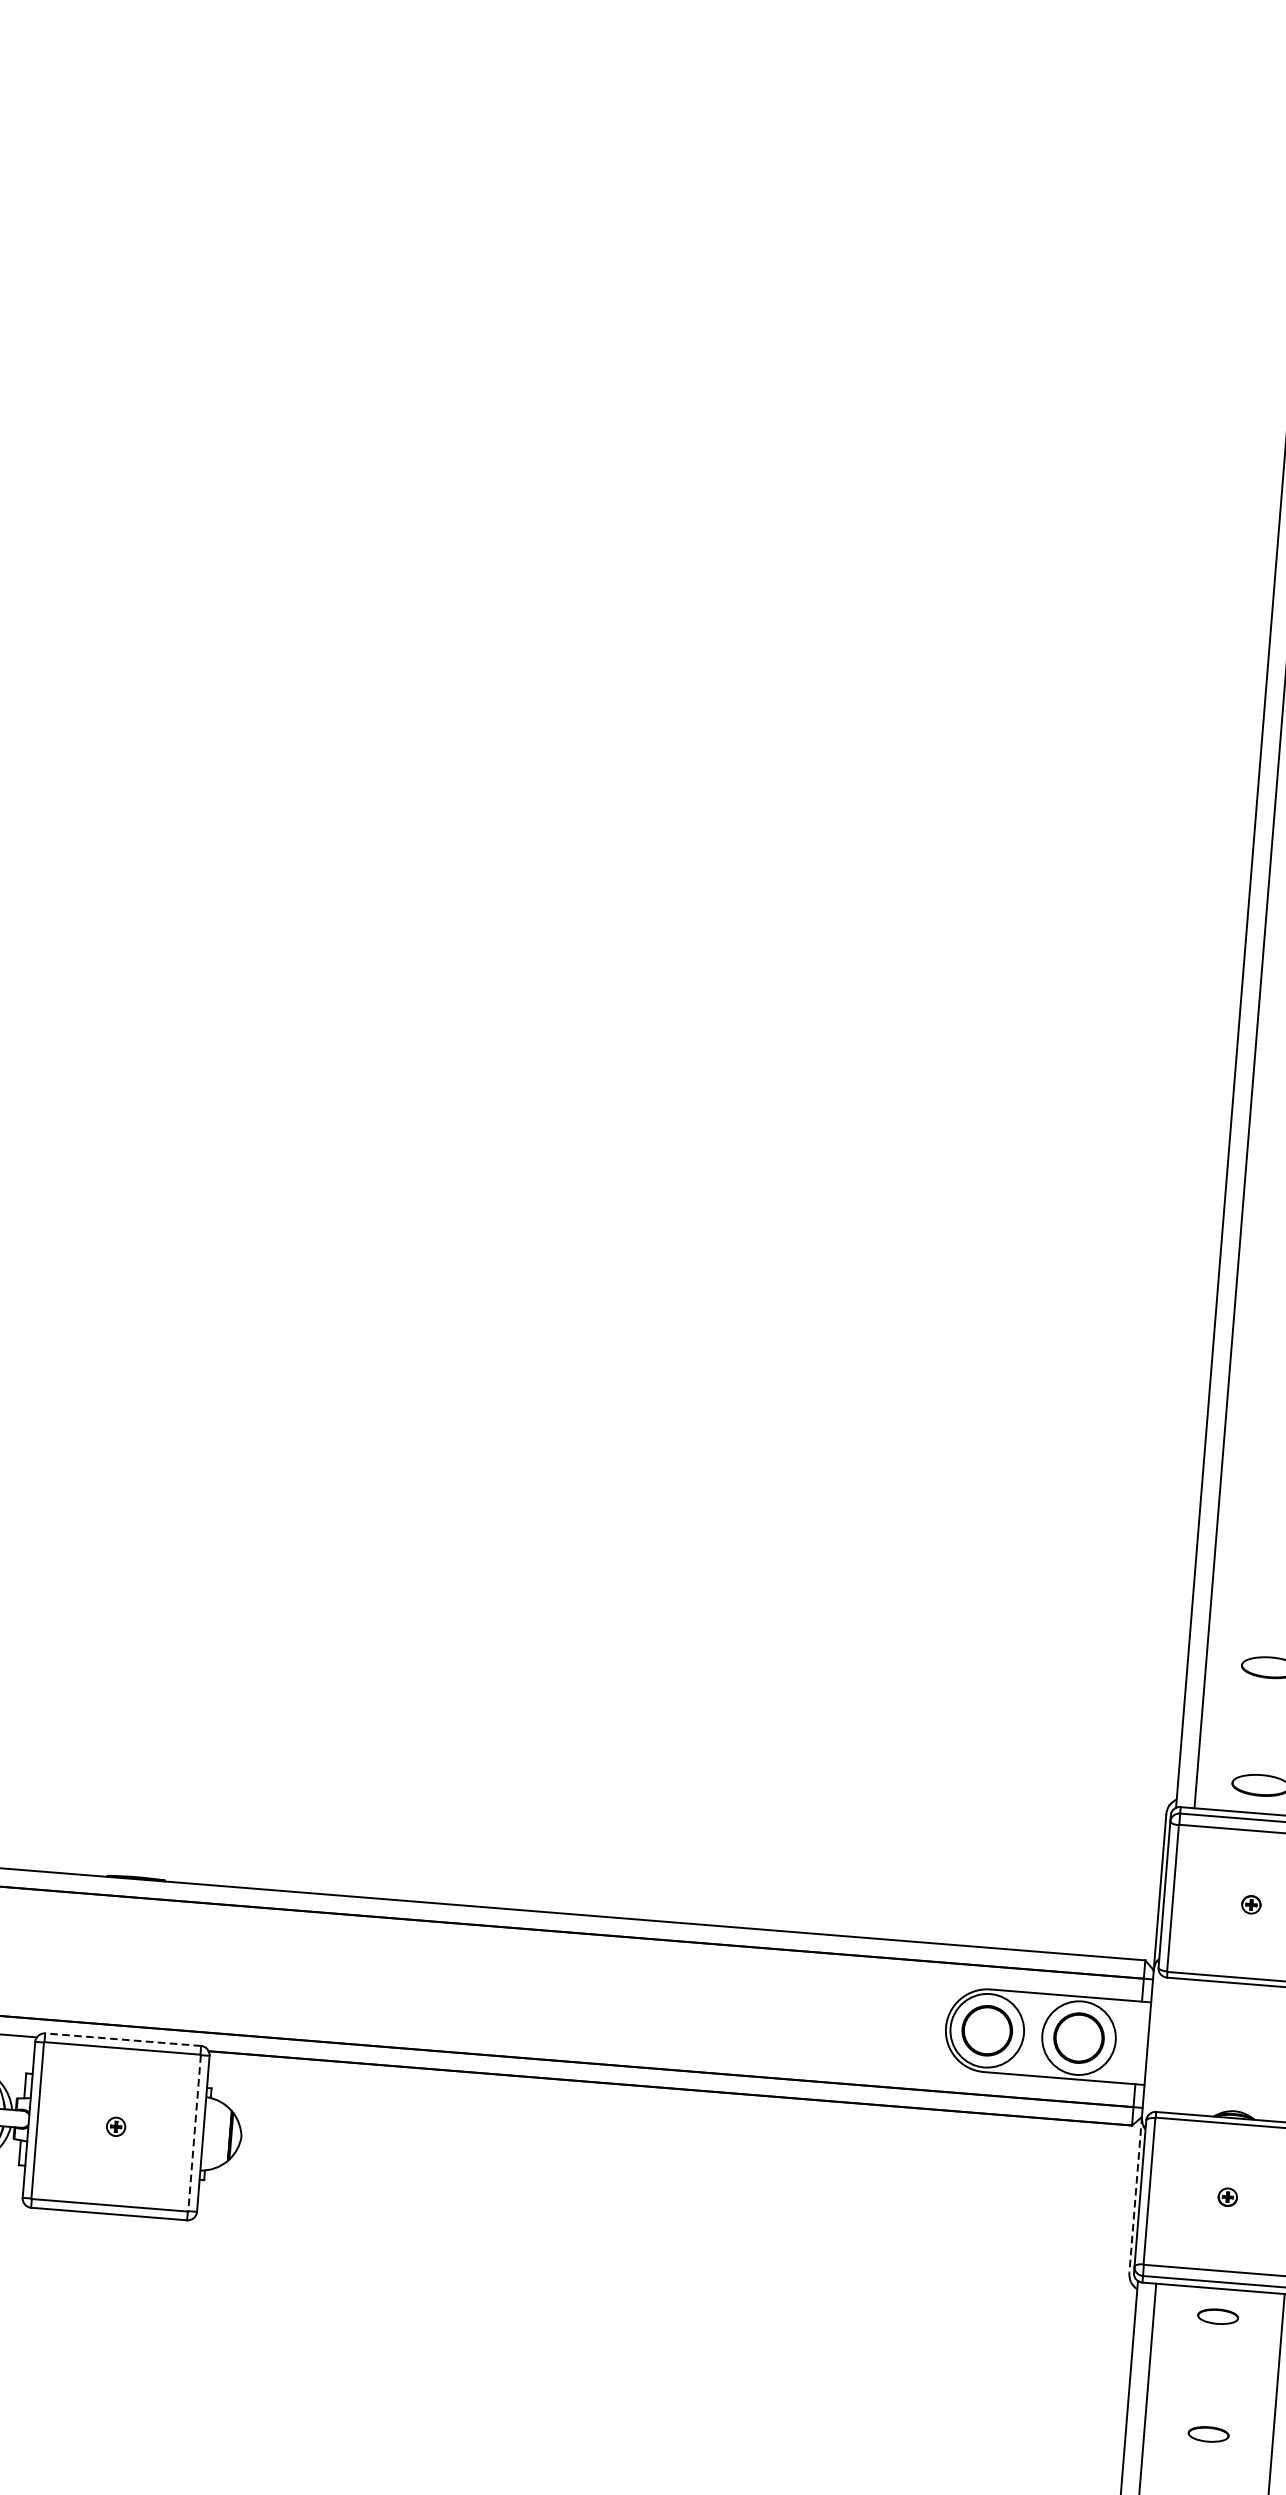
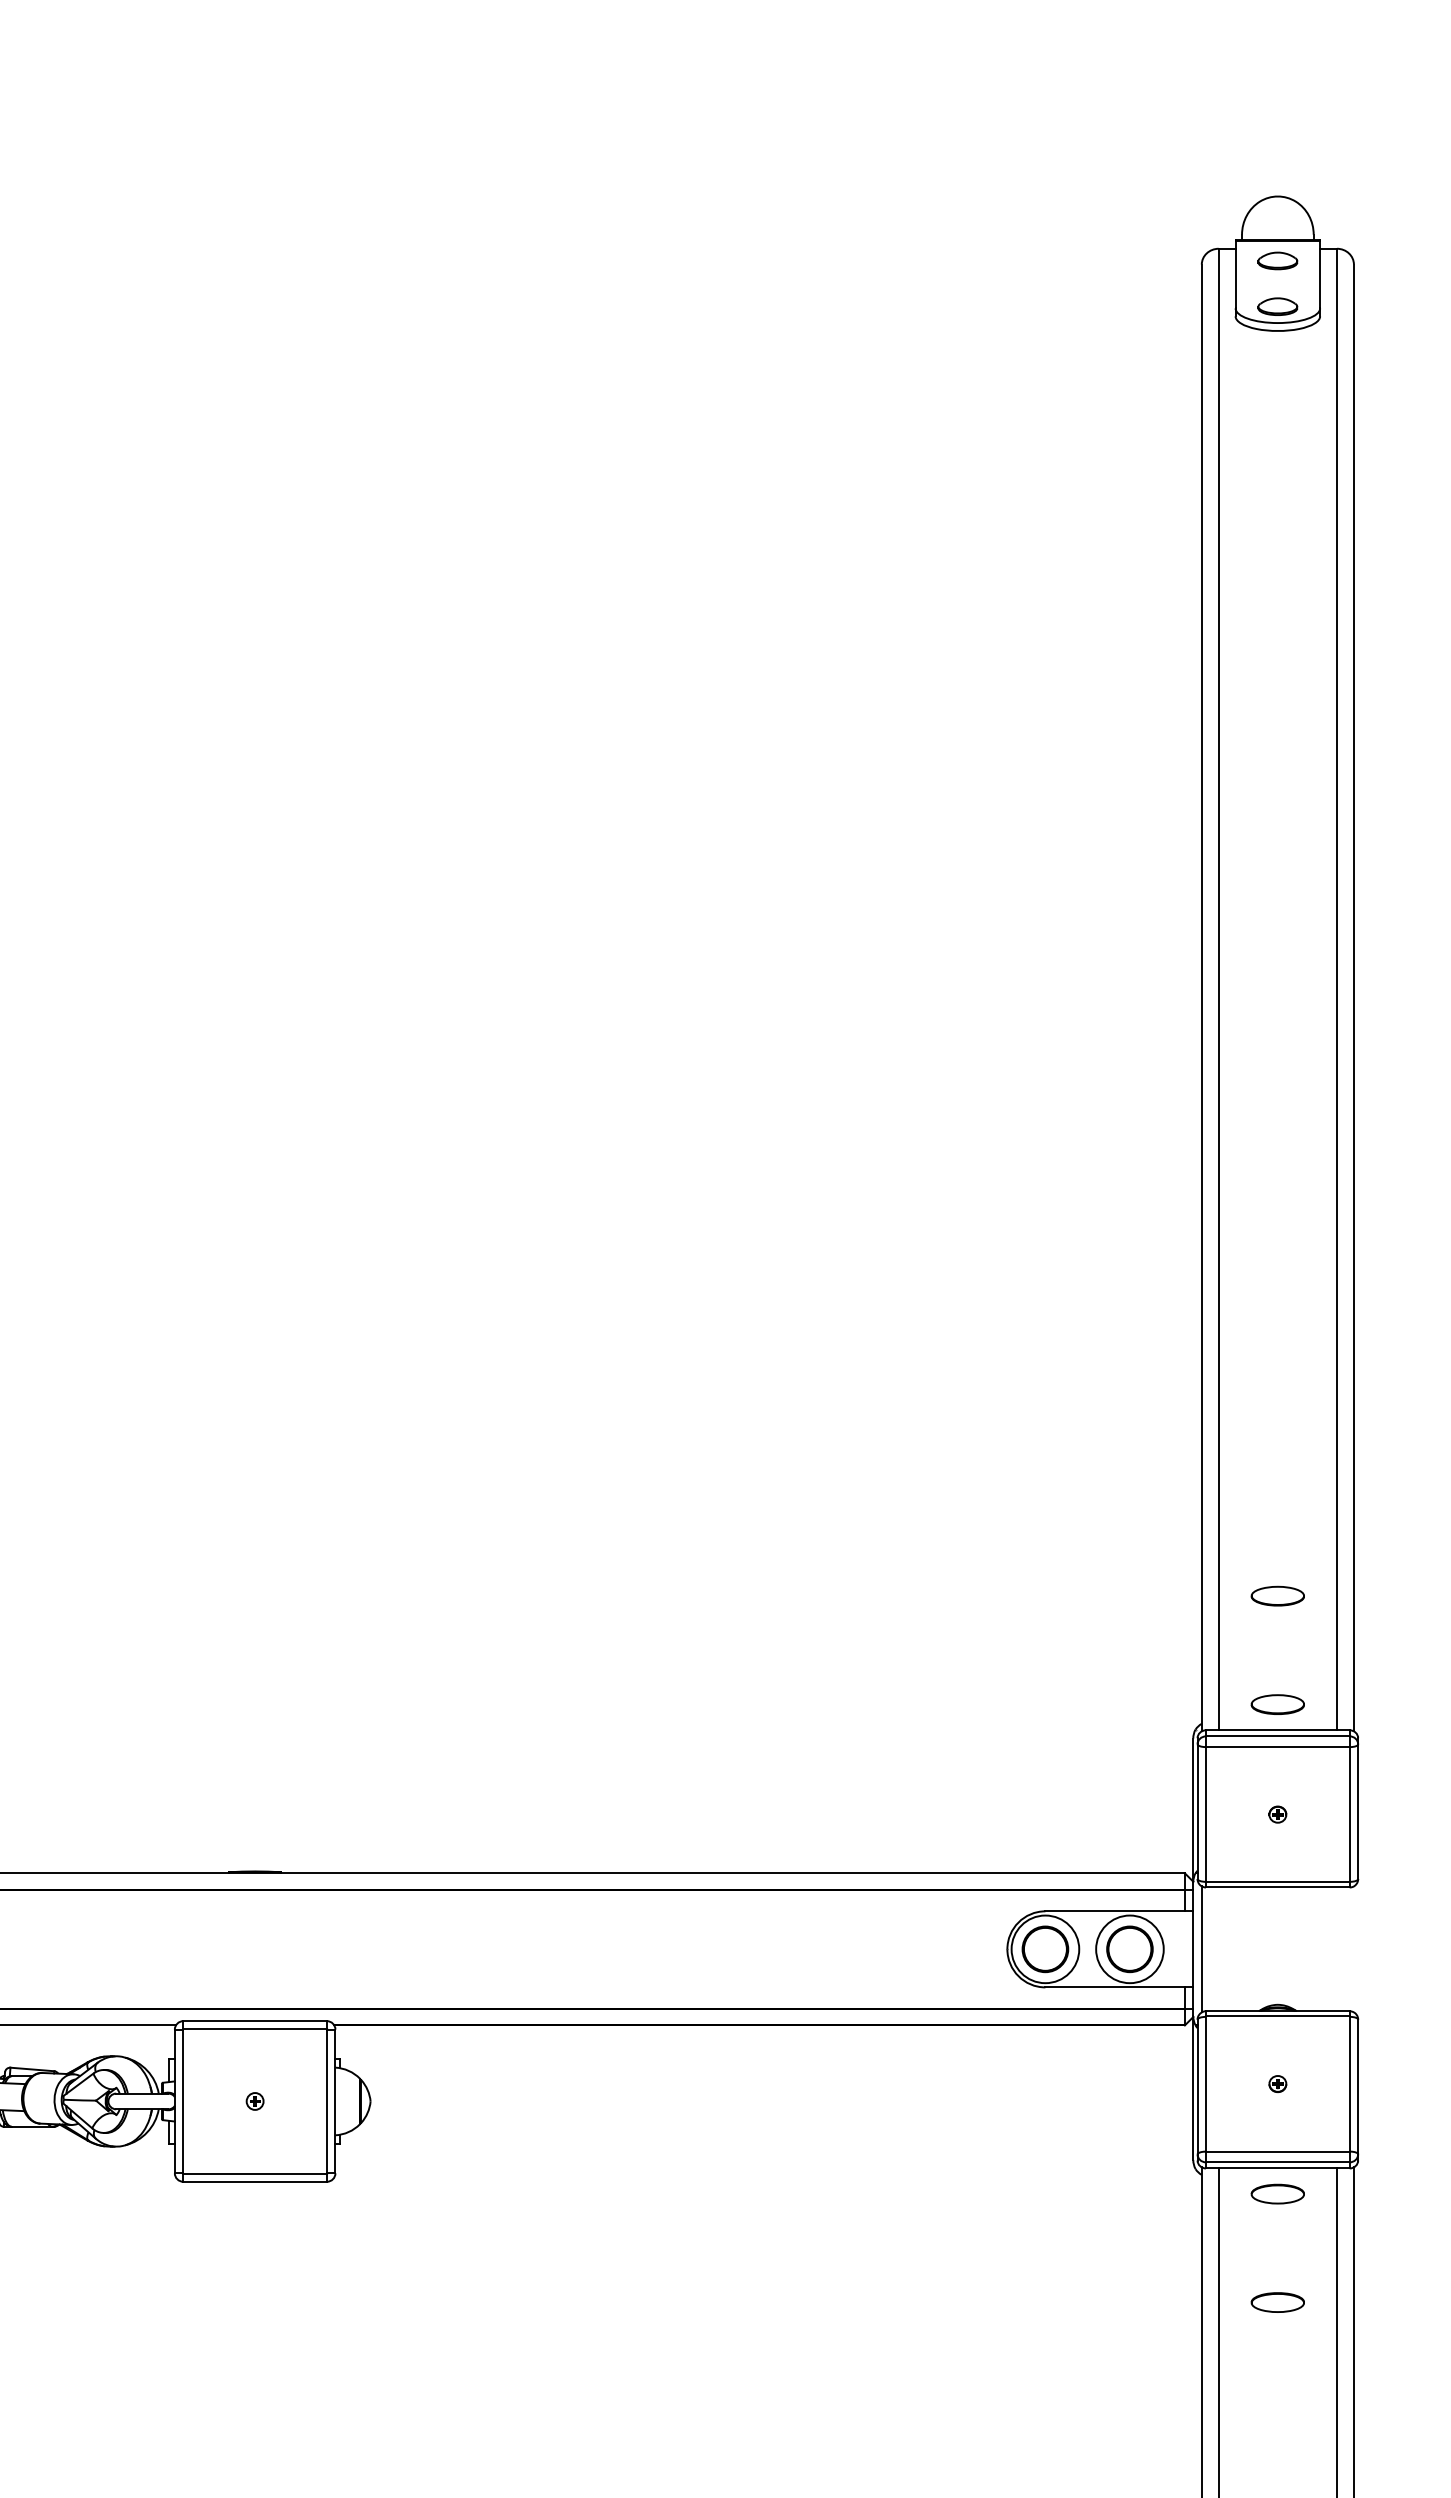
line: (123, 2040) -> (255, 2021), dashed -> solid
line: (1156, 2044) -> (1201, 1949), added
line: (194, 2133) -> (327, 2101), dashed -> solid
line: (1135, 2194) -> (1193, 2088), dashed -> solid
part: (1217, 2316) -> (1277, 2193), size x1.43
part: (1208, 2434) -> (1277, 2302), size x1.43

